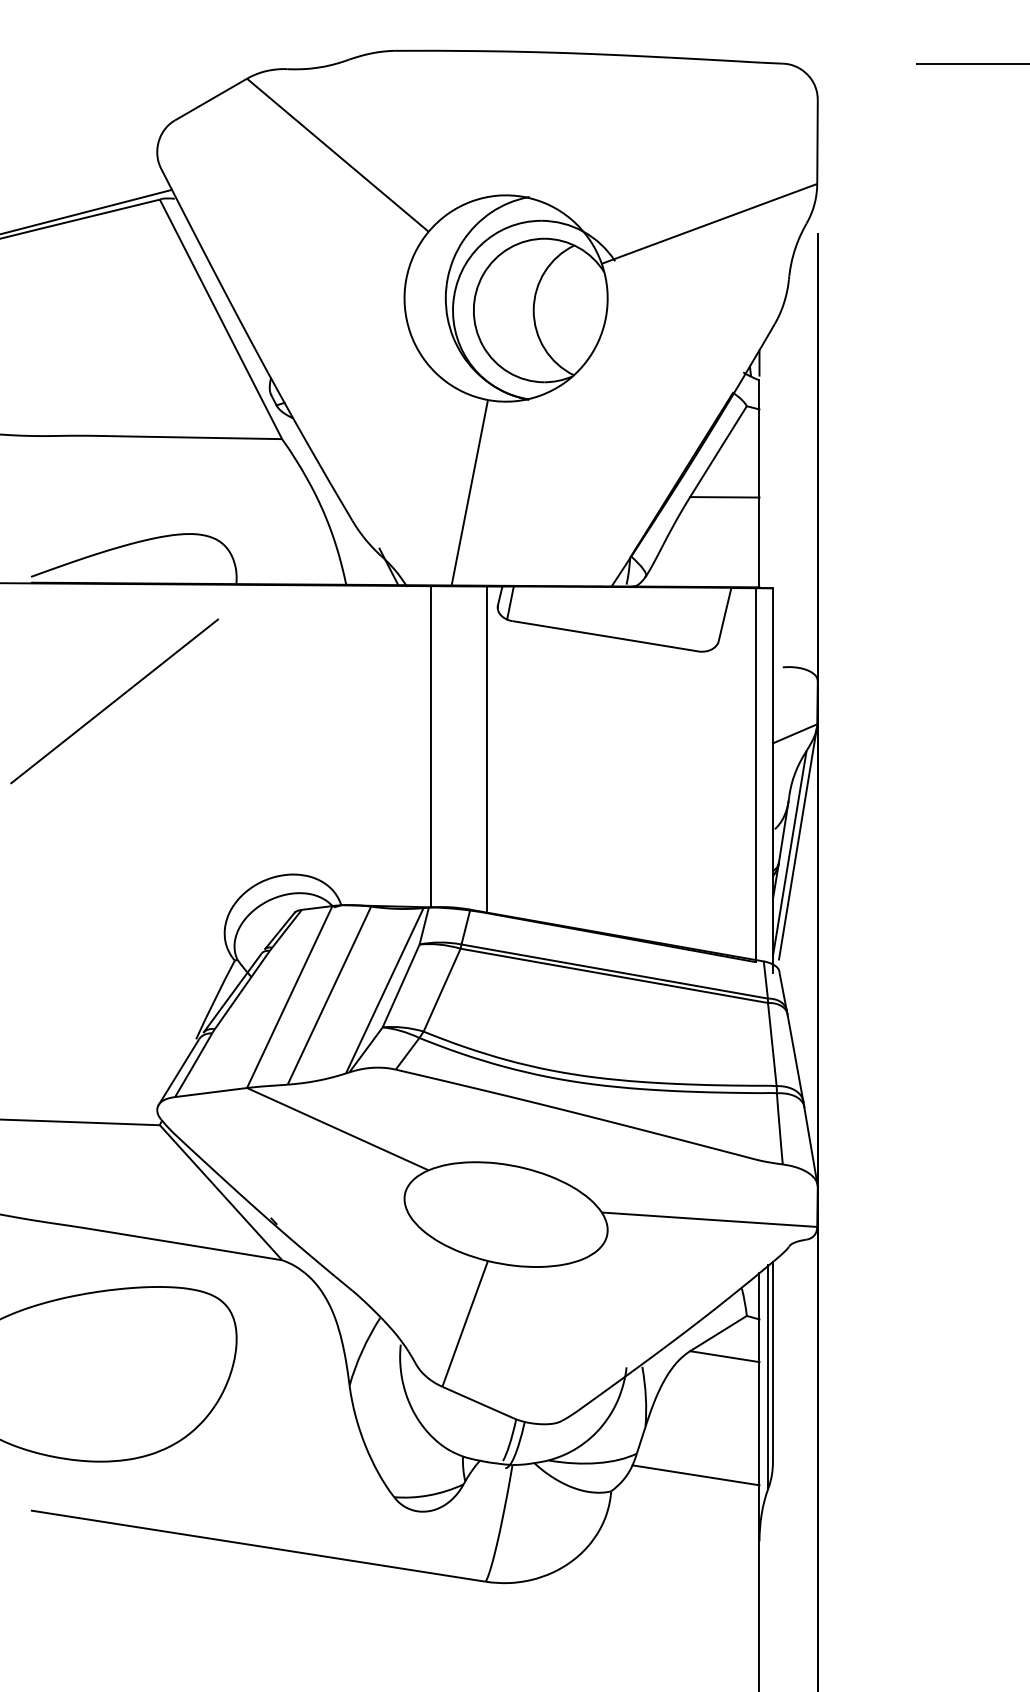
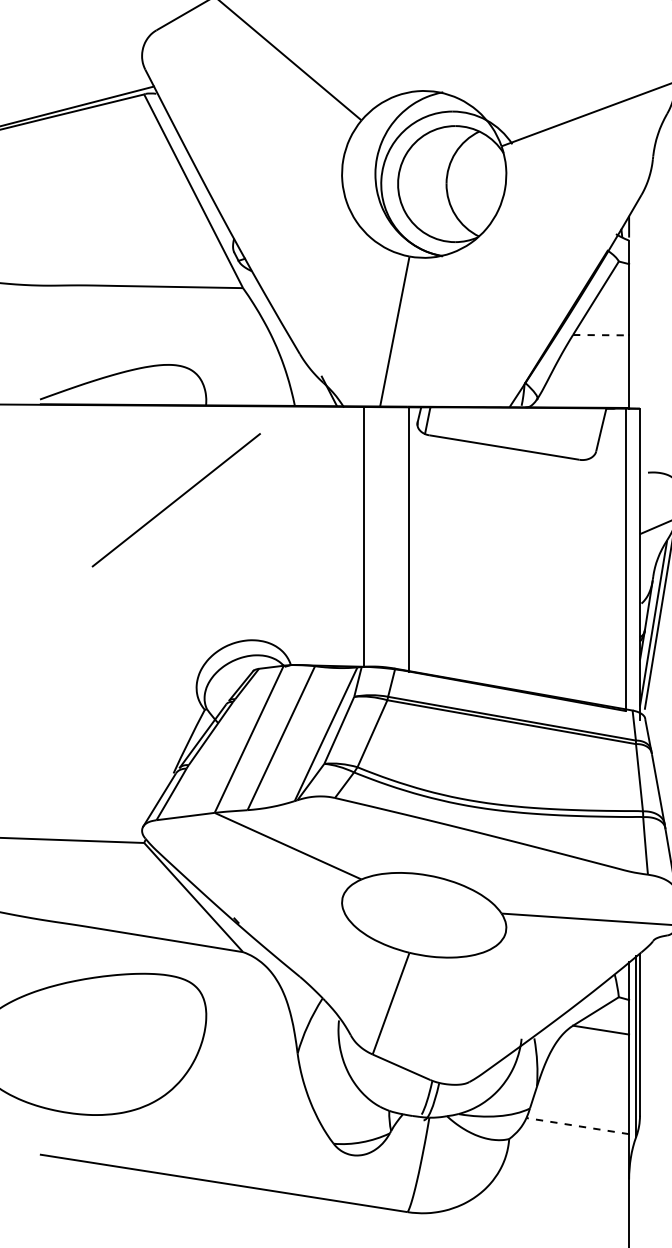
line: (724, 497) -> (600, 335), solid -> dashed
line: (114, 701) -> (176, 500), moved
line: (695, 1475) -> (577, 1126), solid -> dashed

